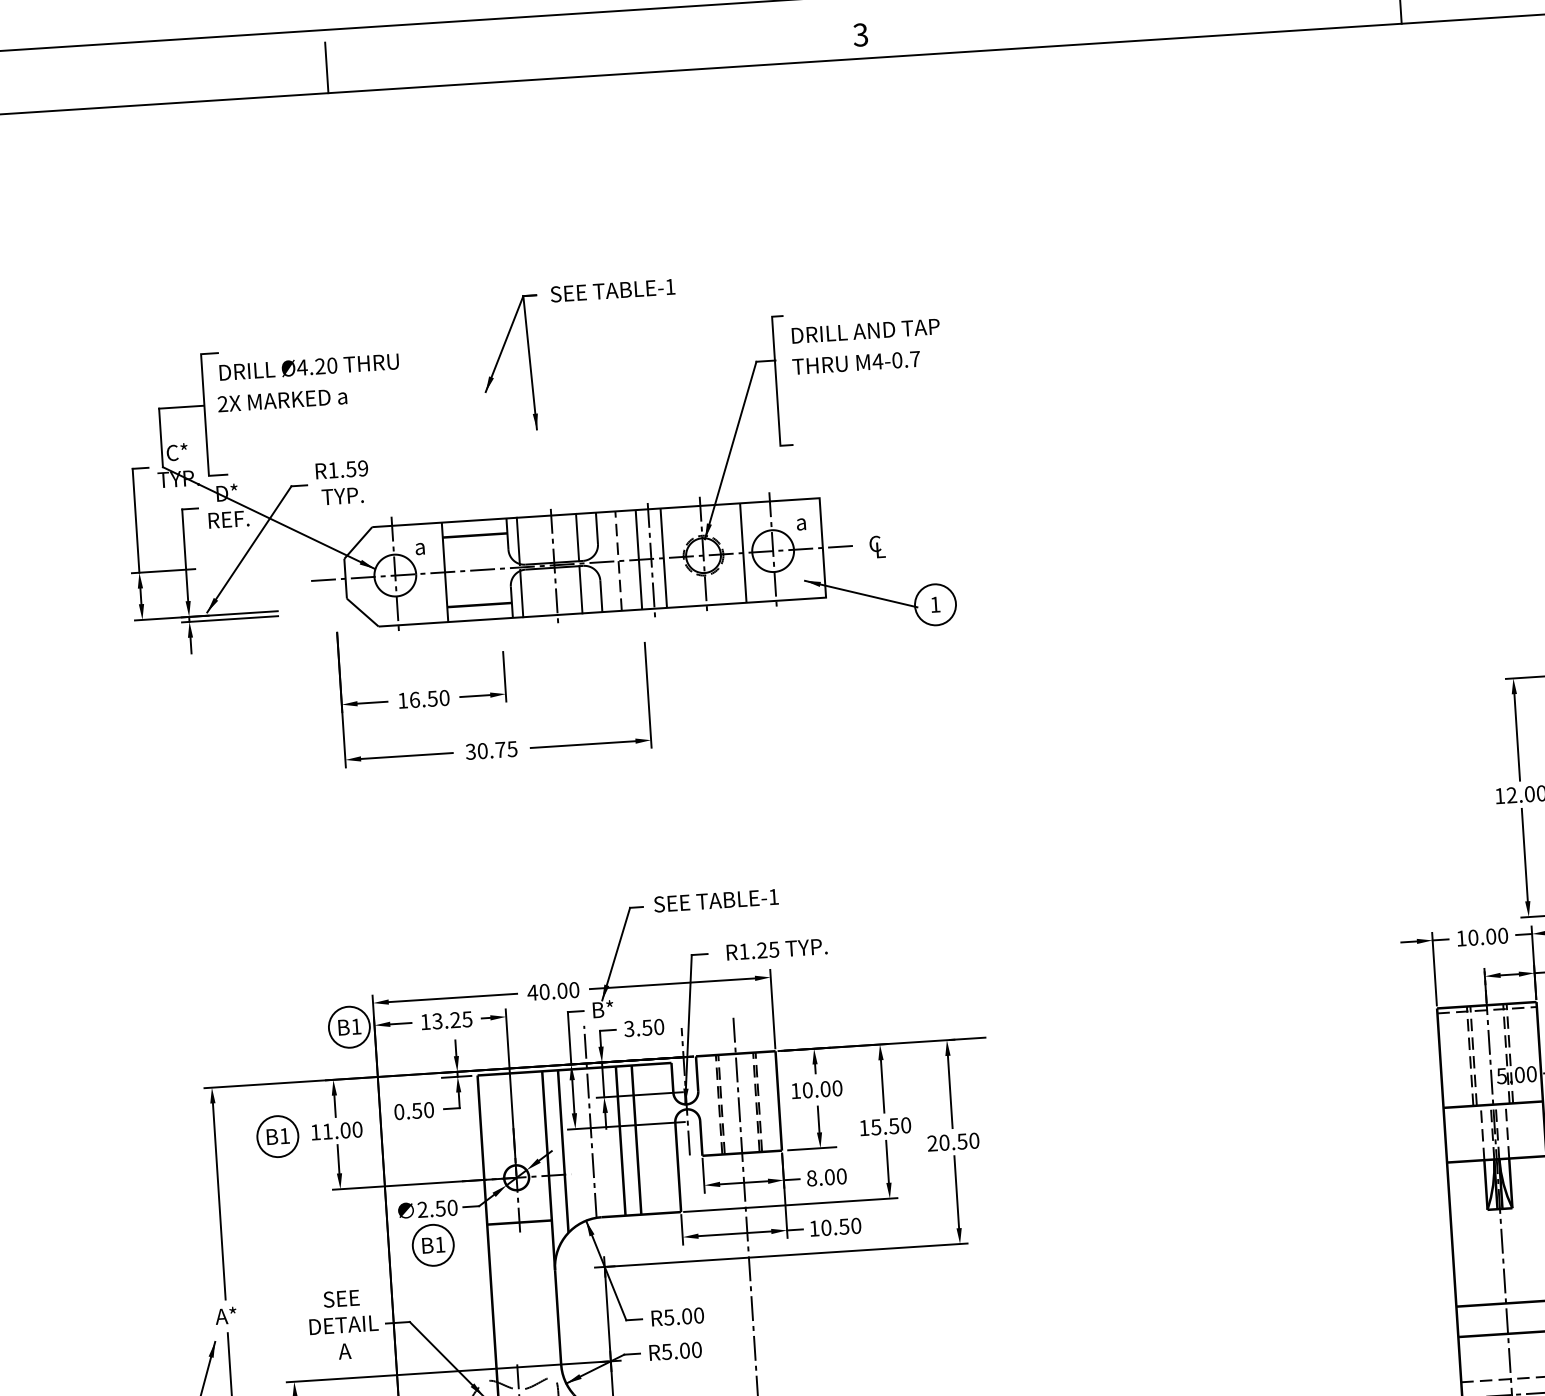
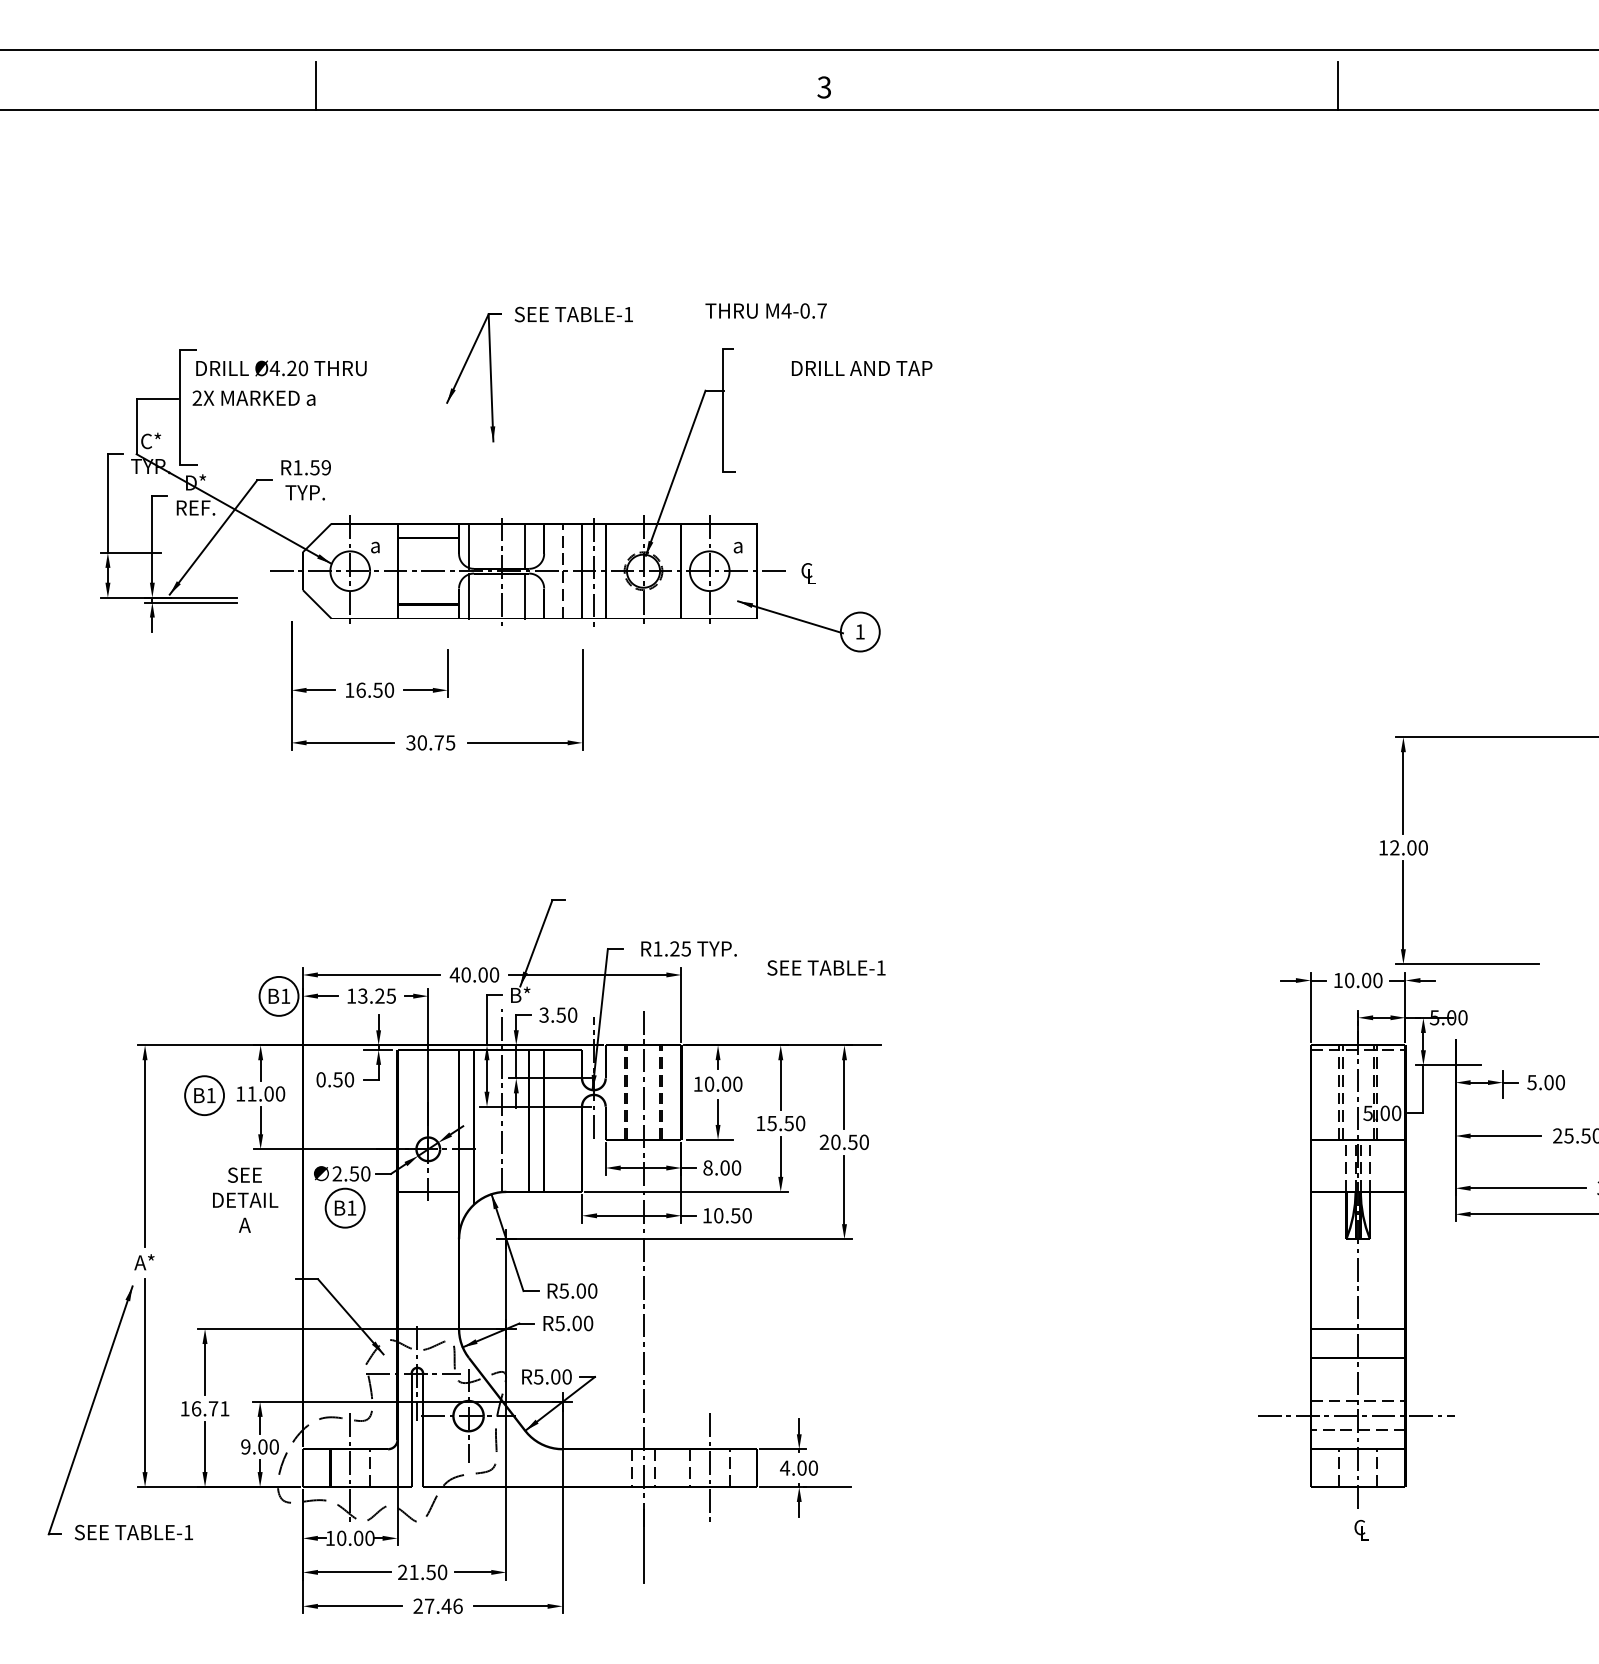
text: (866, 331) -> (862, 368), moved
text: (855, 362) -> (765, 310), moved
text: (716, 900) -> (826, 967), moved
text: (343, 1324) -> (245, 1199), moved

